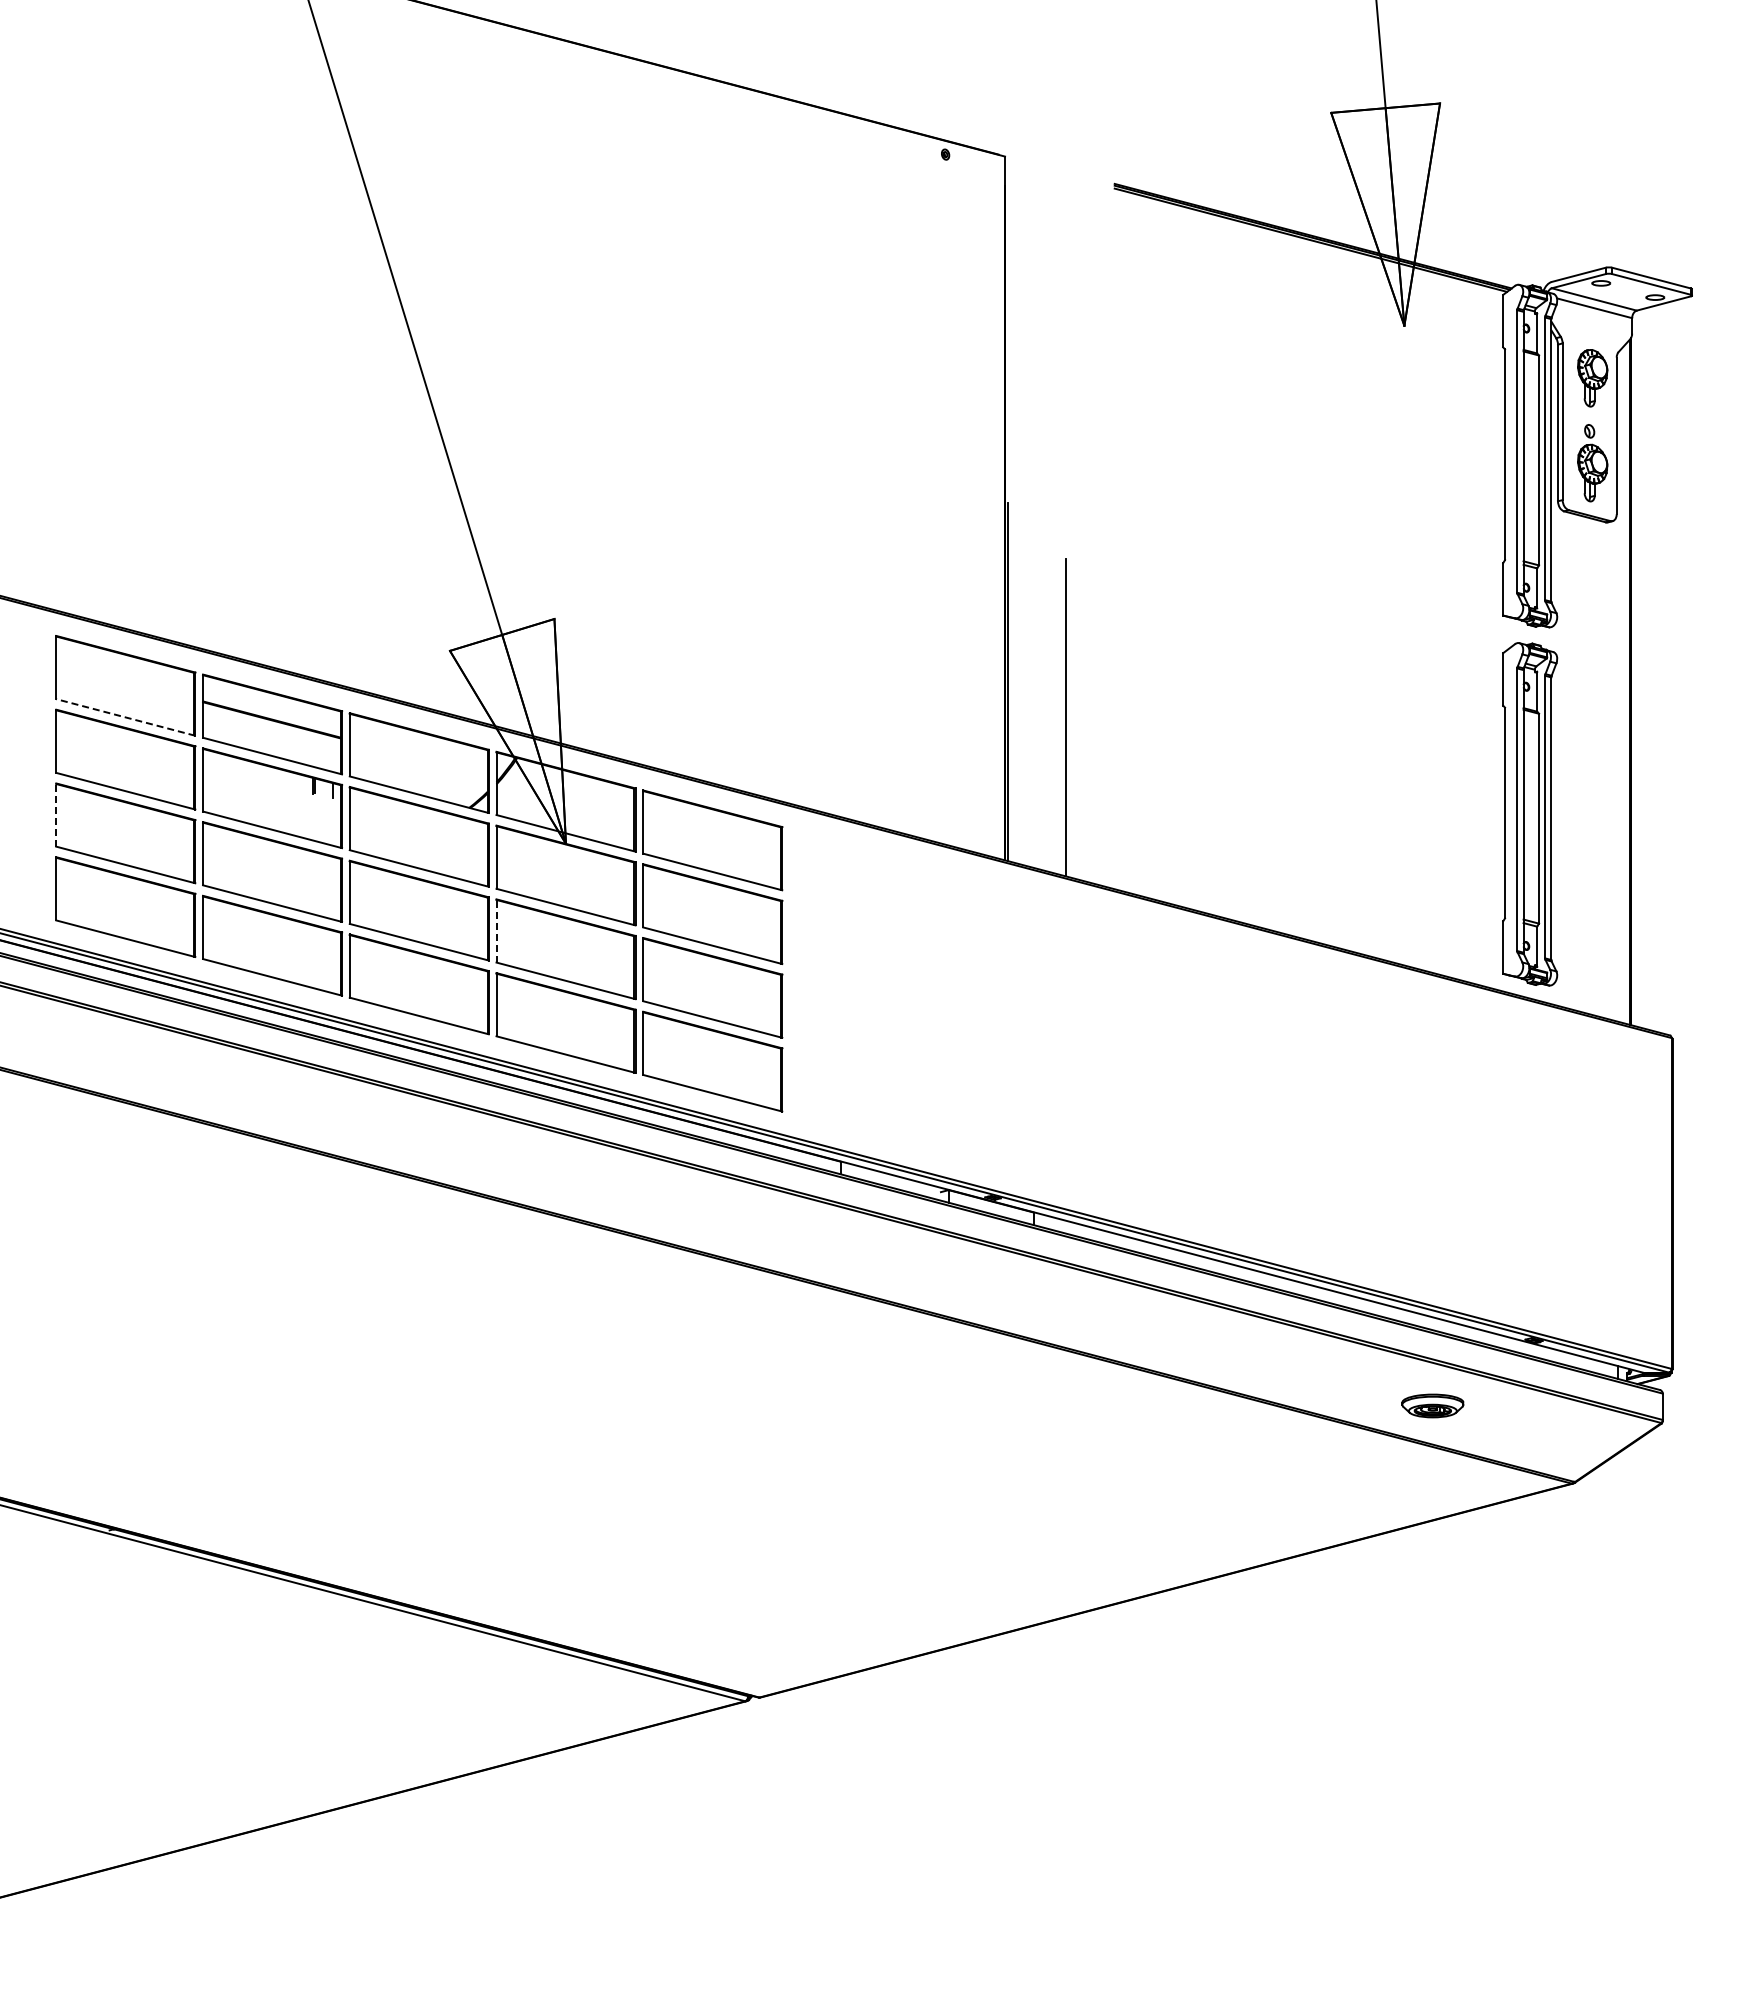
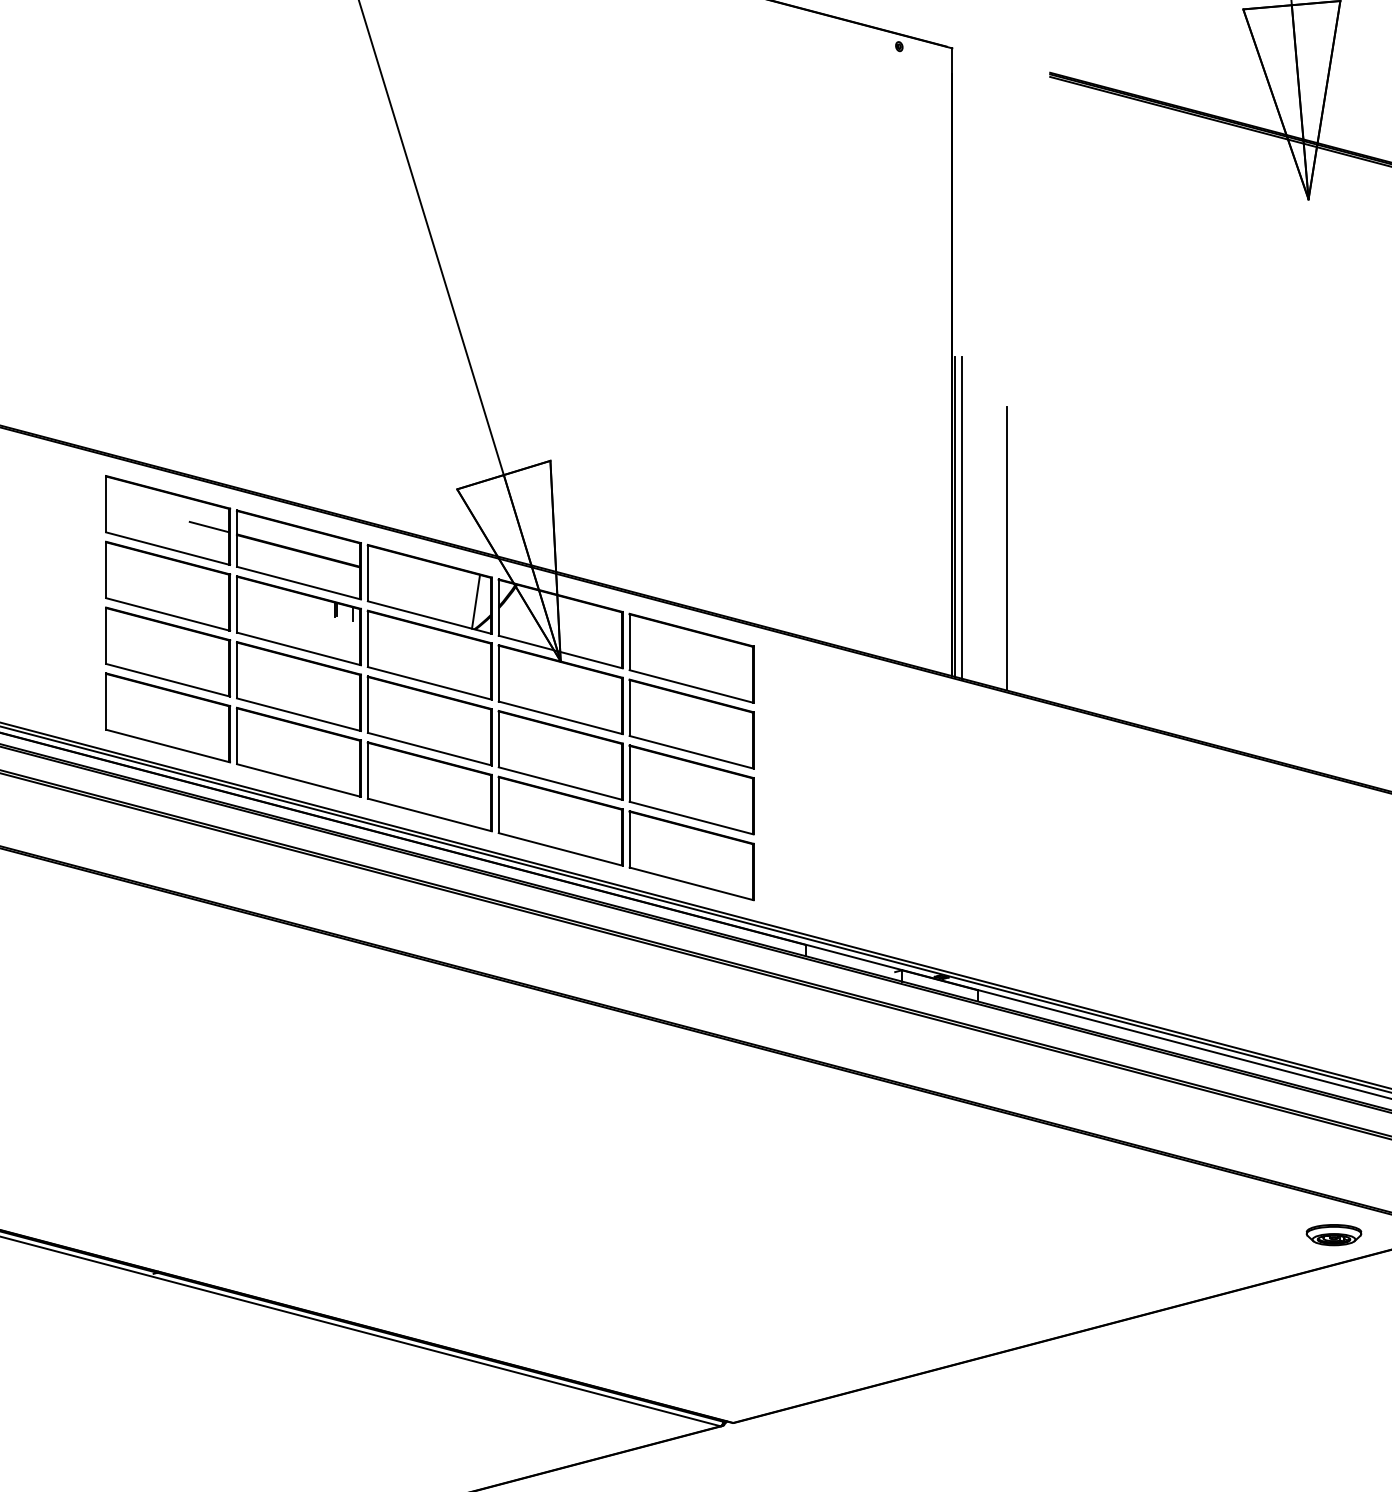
line: (1015, 682) -> (961, 517), added
line: (172, 693) -> (209, 527), added
line: (125, 717) -> (167, 548), dashed -> solid
line: (470, 776) -> (475, 601), added
line: (56, 815) -> (106, 636), dashed -> solid
line: (496, 930) -> (498, 738), dashed -> solid
part: (1432, 1405) -> (1333, 1234), moved

